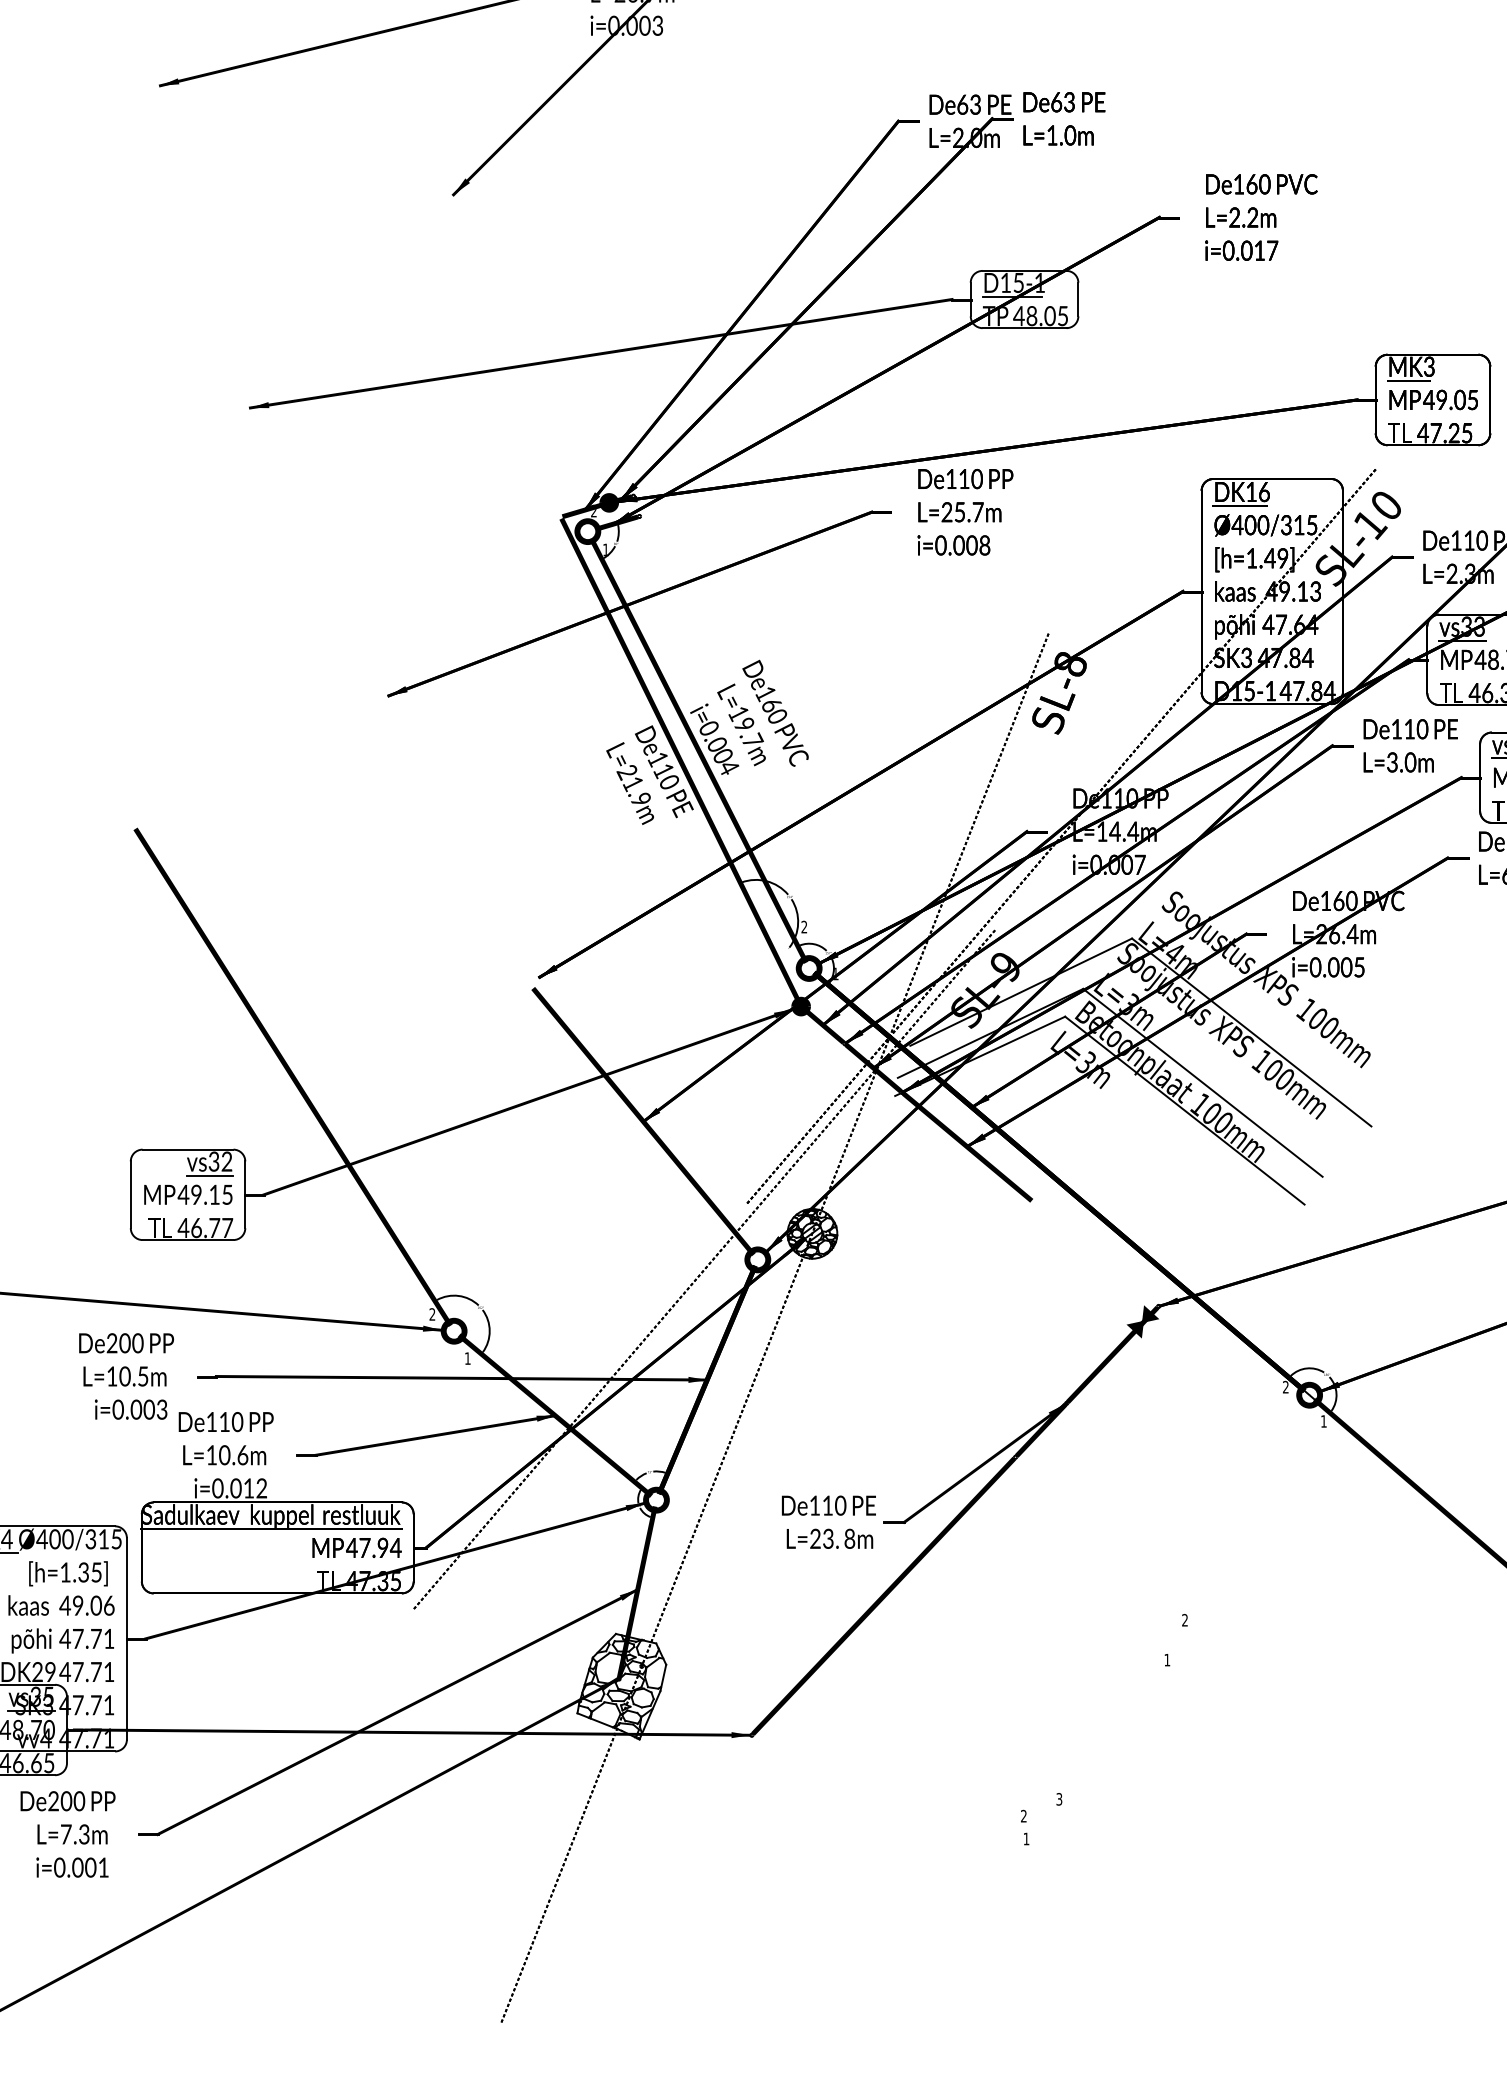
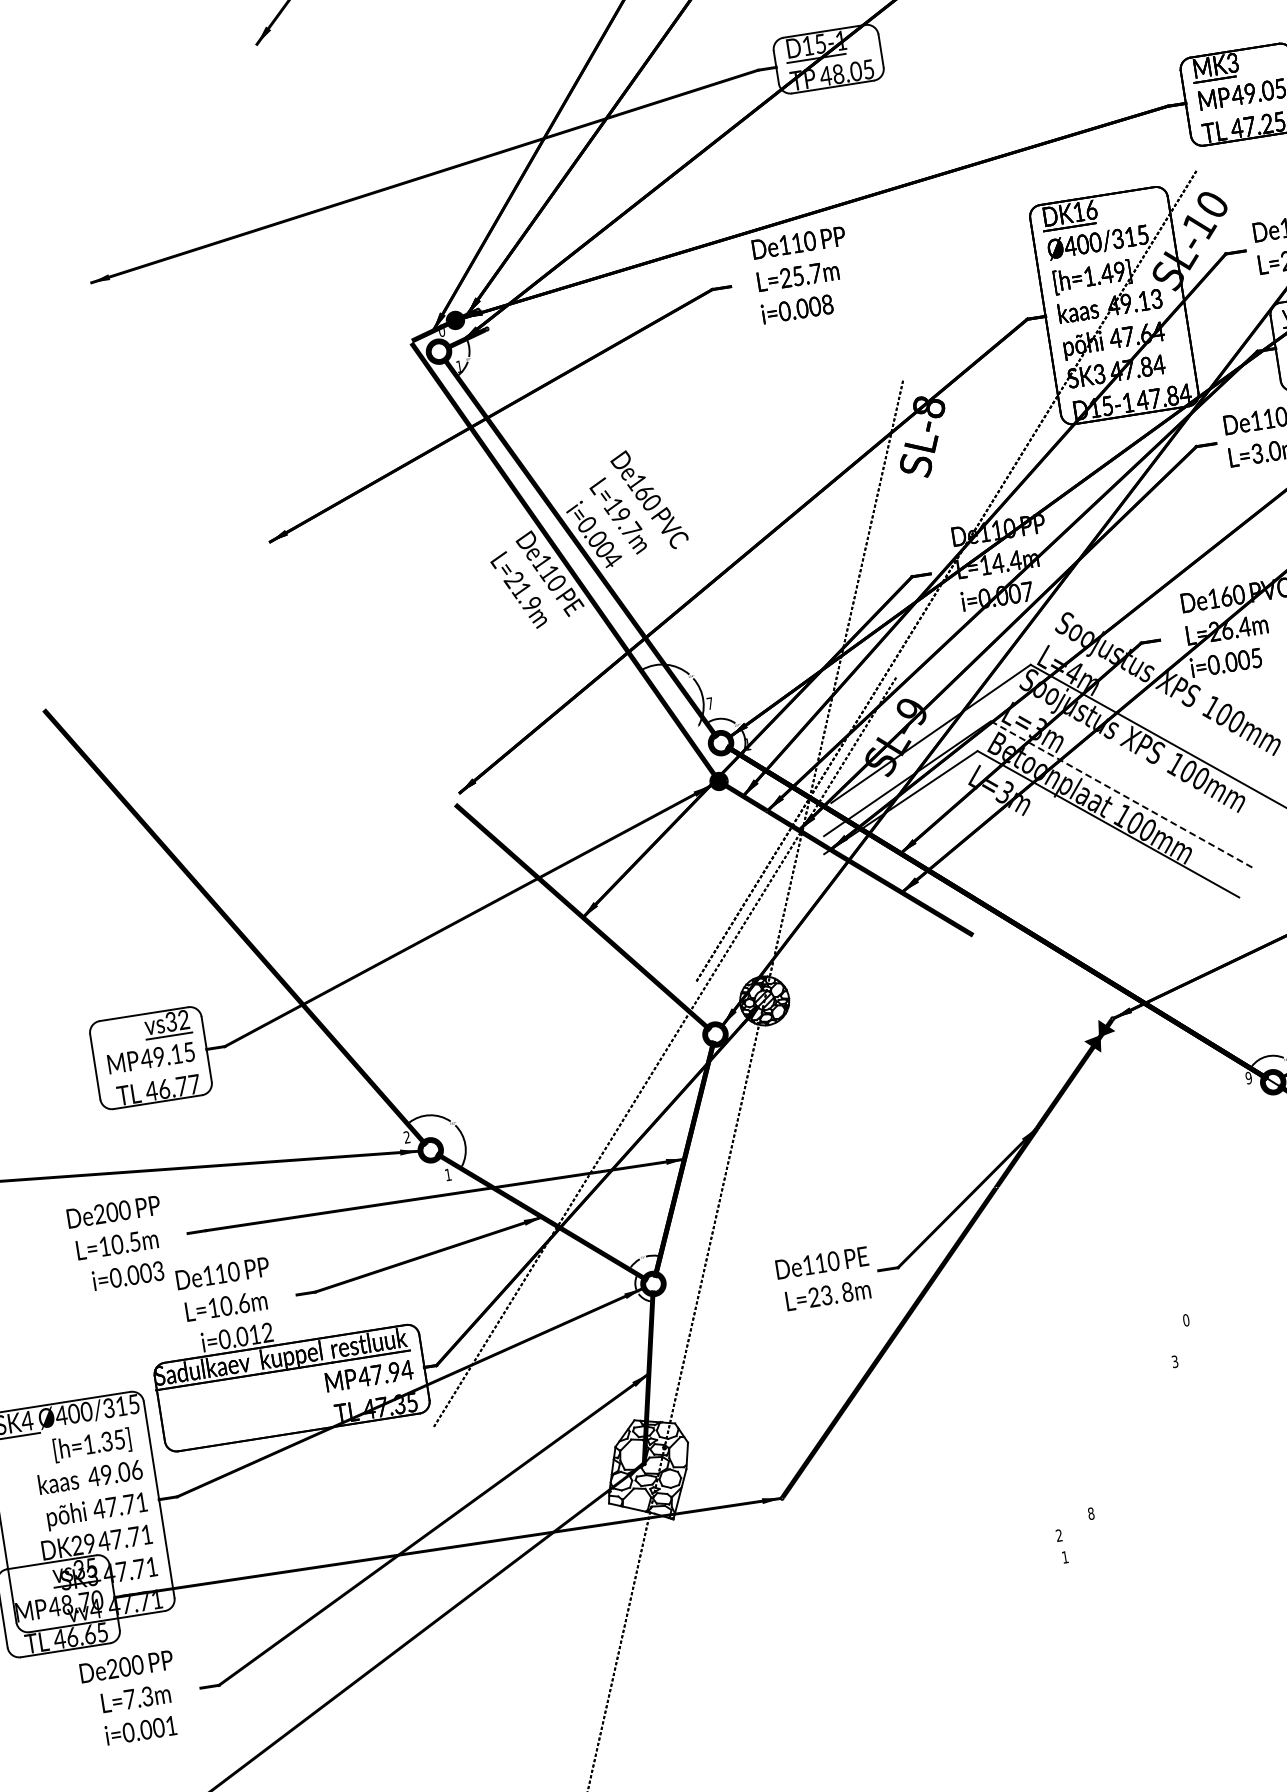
text: (594, 511) -> (442, 331), 2 -> 0
text: (804, 926) -> (710, 703), 2 -> 7
line: (1203, 1083) -> (1122, 795), solid -> dashed
text: (1285, 1387) -> (1248, 1078), 2 -> 9
text: (1185, 1620) -> (1186, 1320), 2 -> 0
text: (1167, 1659) -> (1175, 1361), 1 -> 3
text: (1059, 1799) -> (1091, 1513), 3 -> 8

